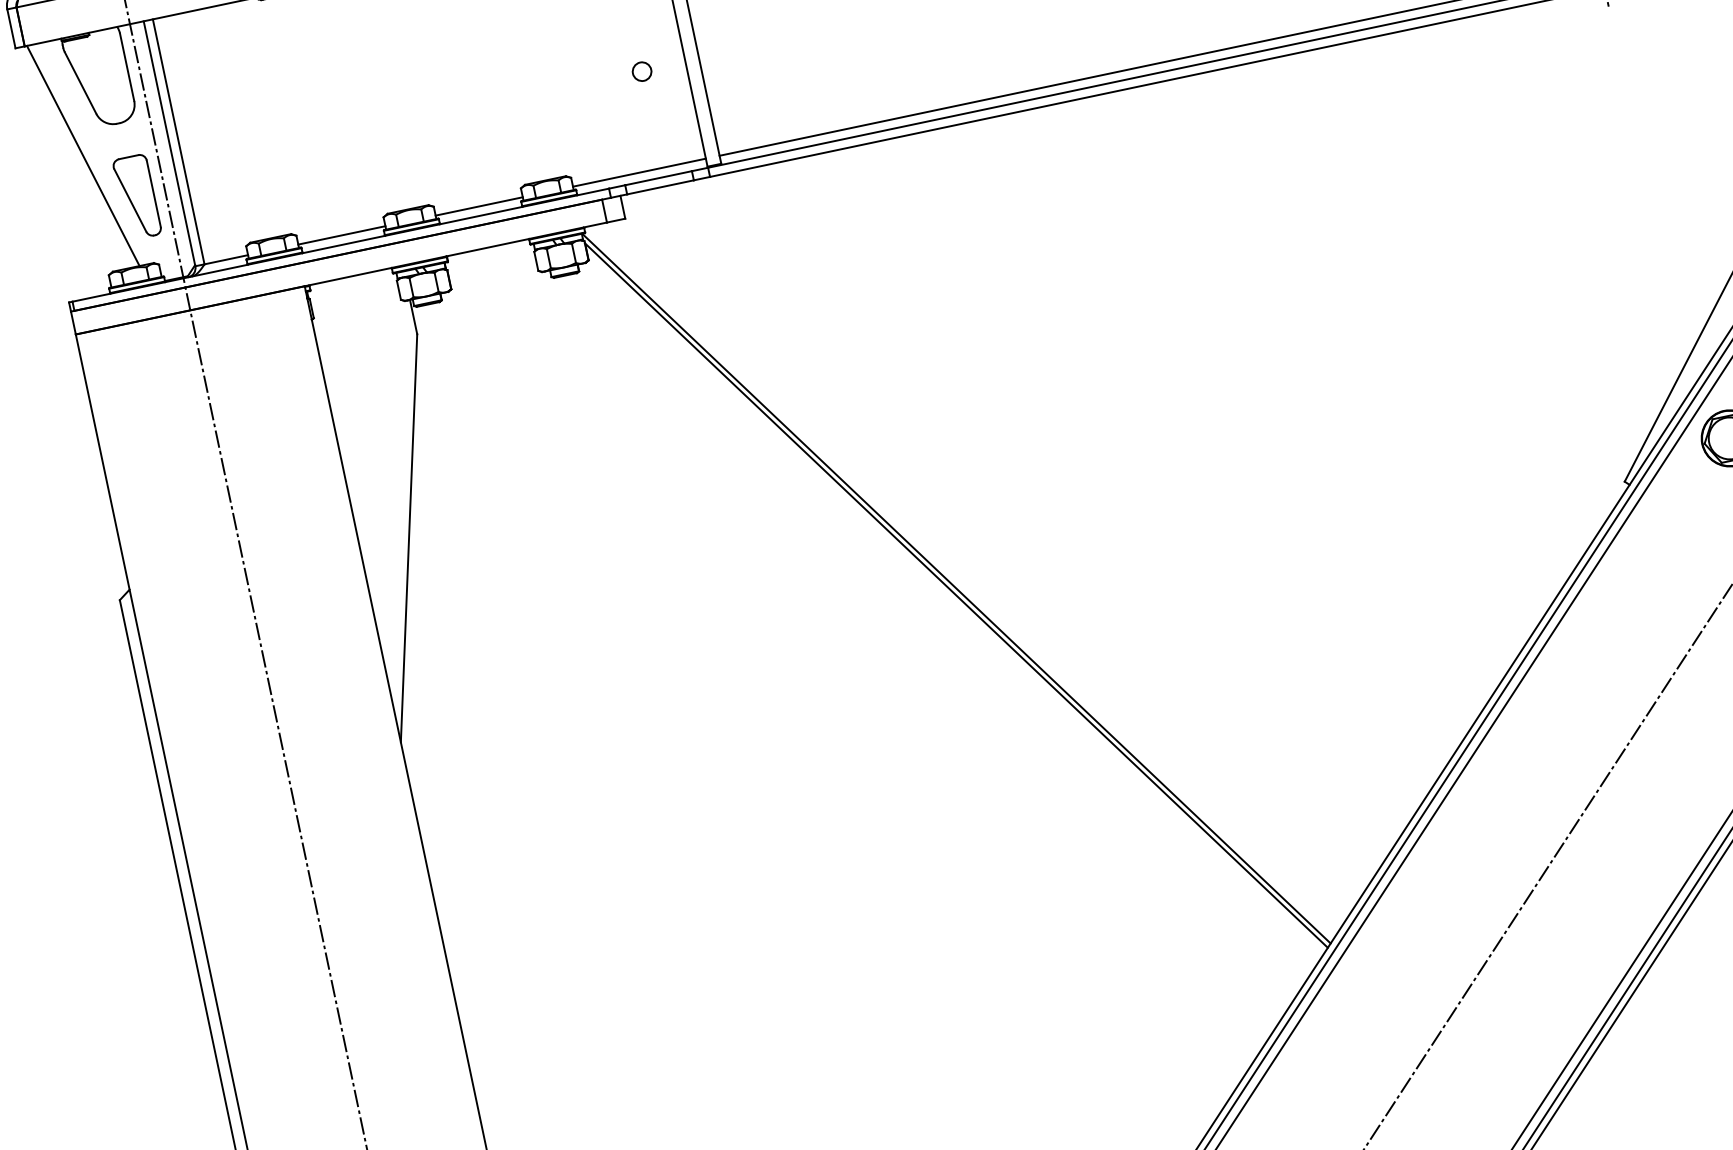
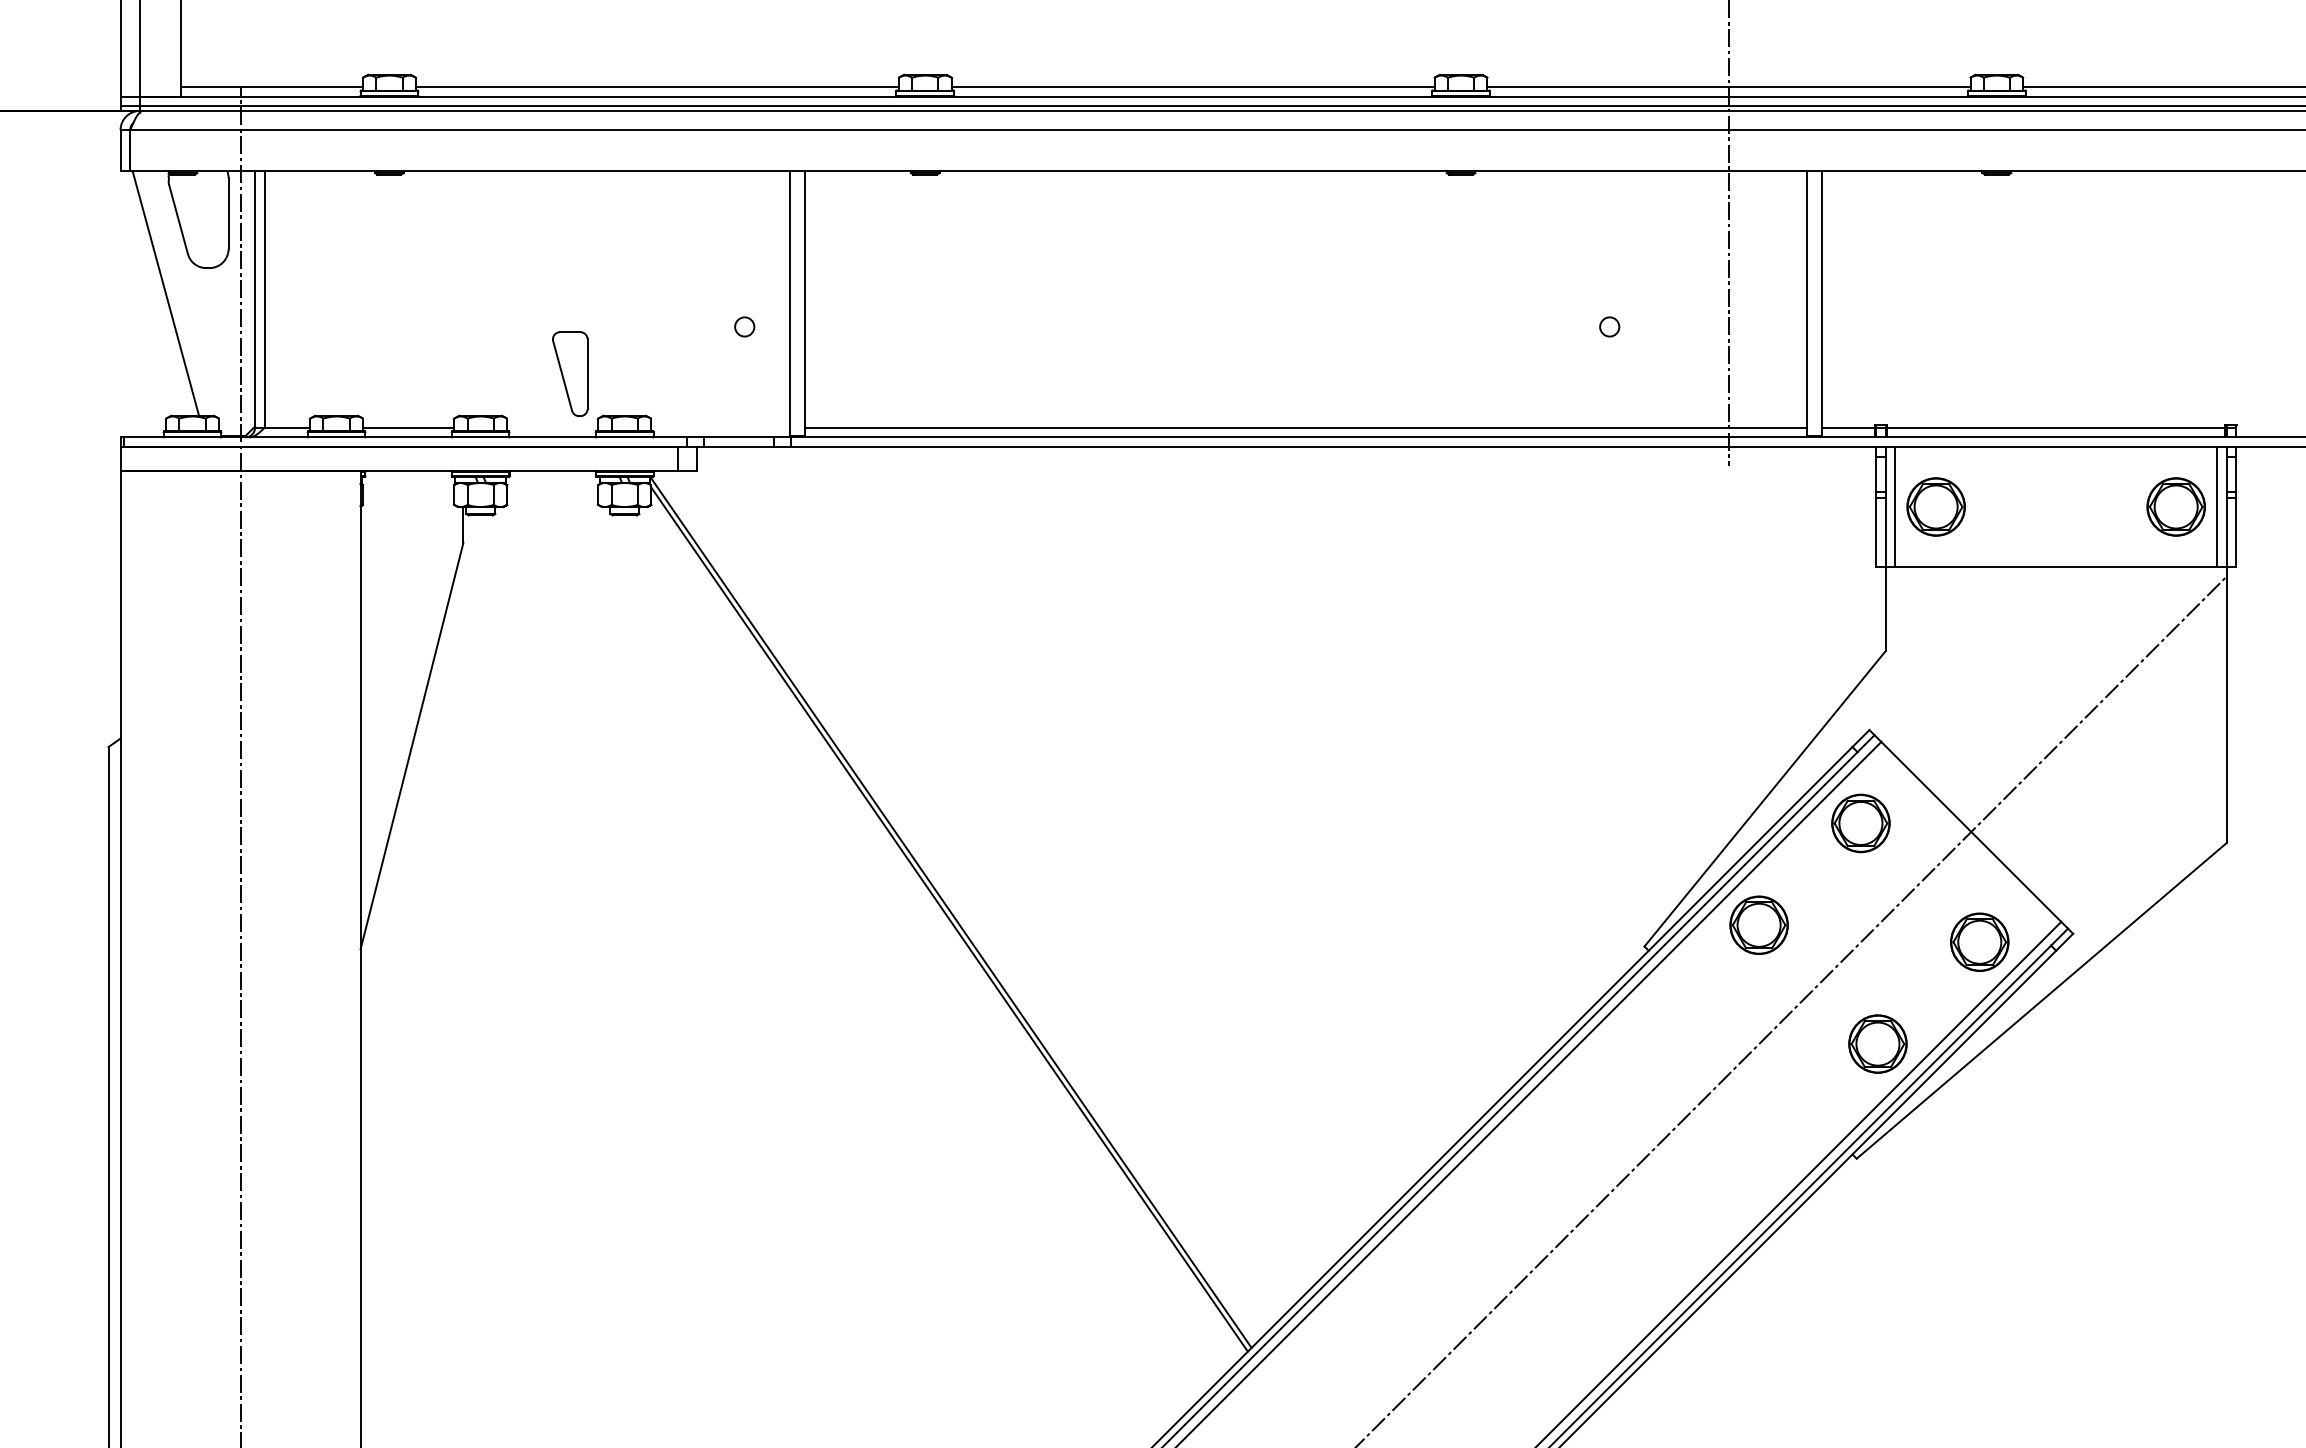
line: (639, 172) -> (720, 427), removed
part: (137, 196) -> (570, 373), moved
line: (478, 206) -> (552, 427), removed

